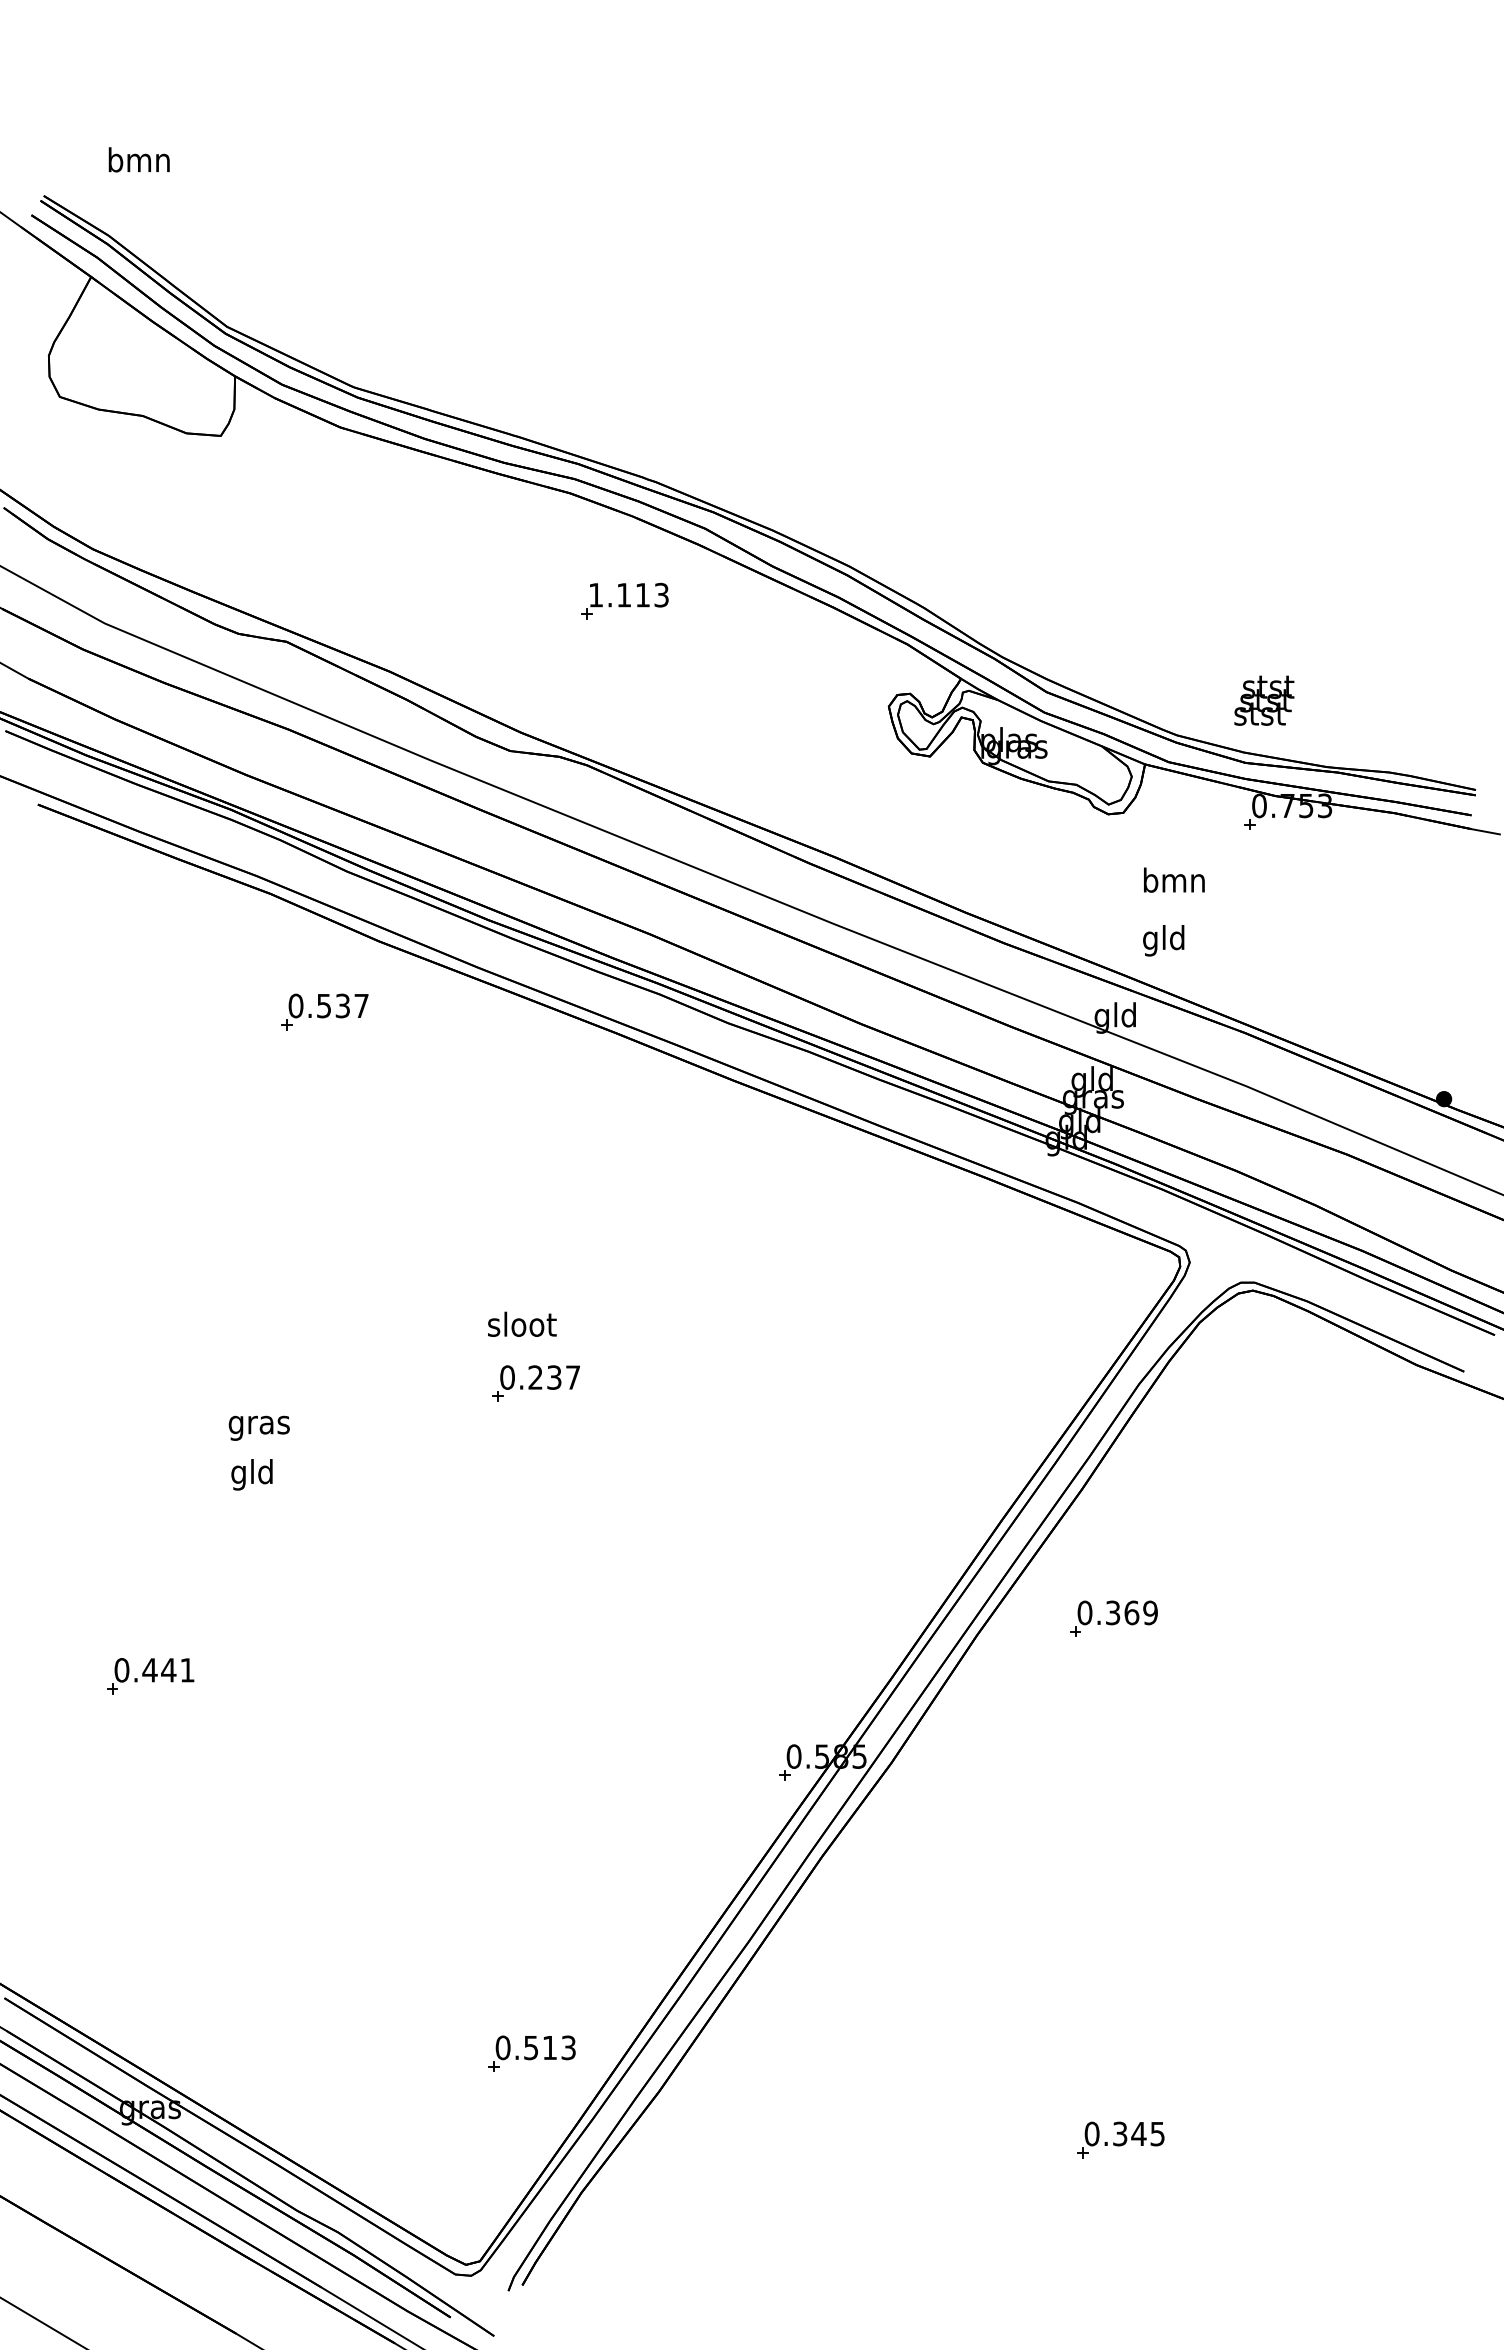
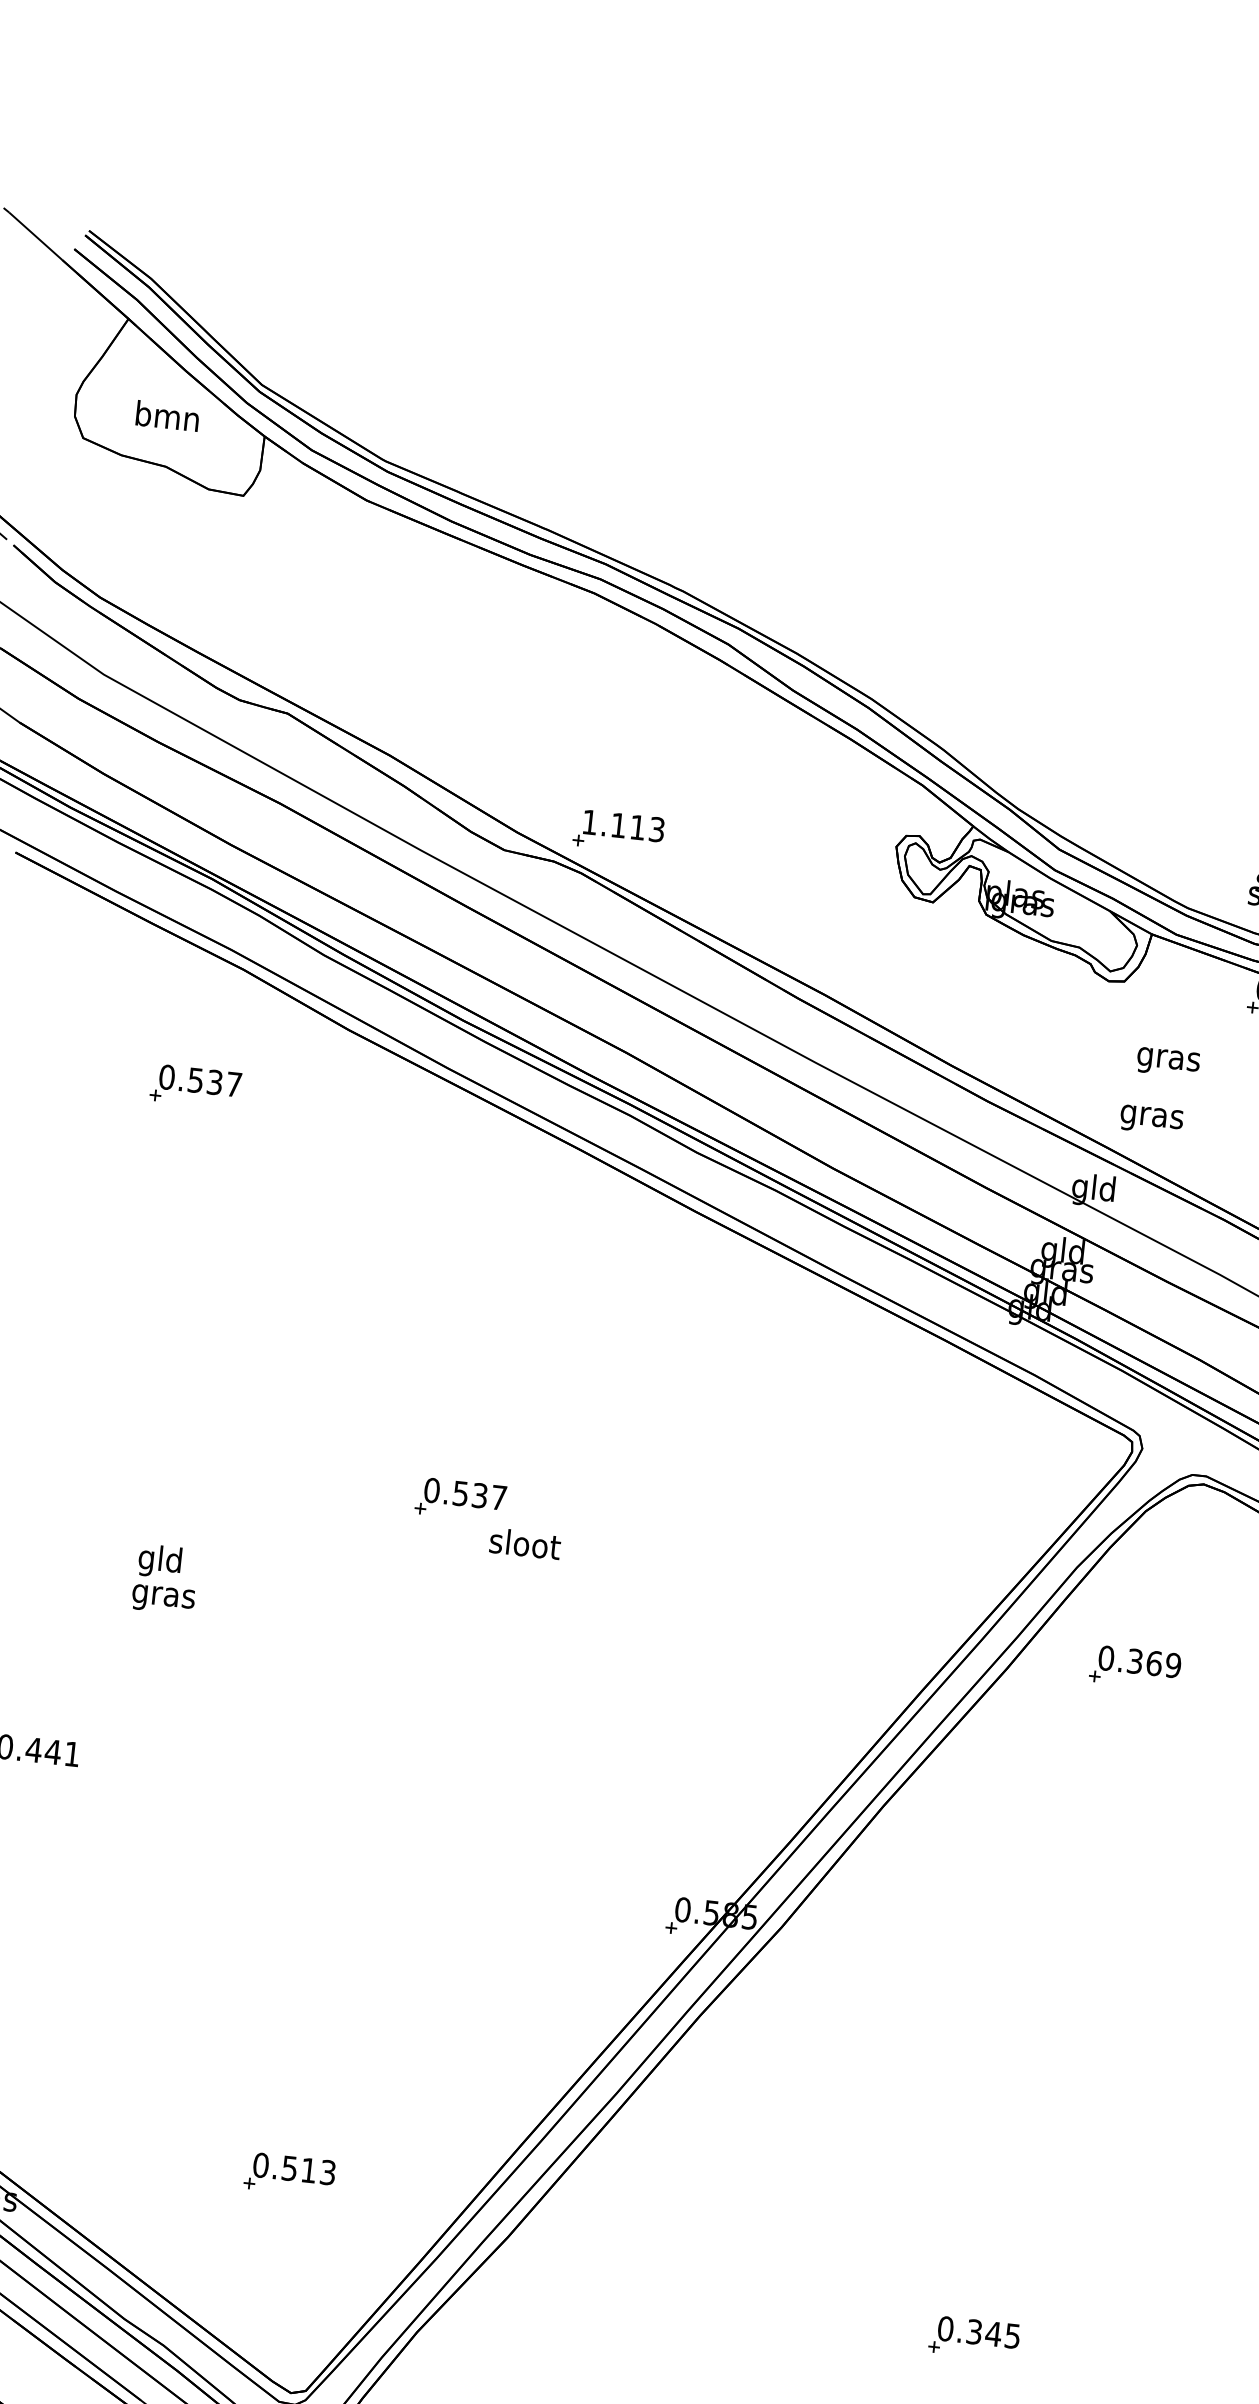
text: (138, 159) -> (167, 415), moved
part: (624, 600) -> (618, 830), moved
text: (1174, 883) -> (1168, 1059), bmn -> gras
text: (1163, 940) -> (1151, 1116), gld -> gras
part: (324, 1011) -> (195, 1086), moved
text: (522, 1323) -> (525, 1543), moved
text: (535, 1377) -> (460, 1493), 0.237 -> 0.537
text: (258, 1427) -> (162, 1598), moved
part: (1113, 1618) -> (1134, 1667), moved
part: (531, 2053) -> (289, 2174), moved

